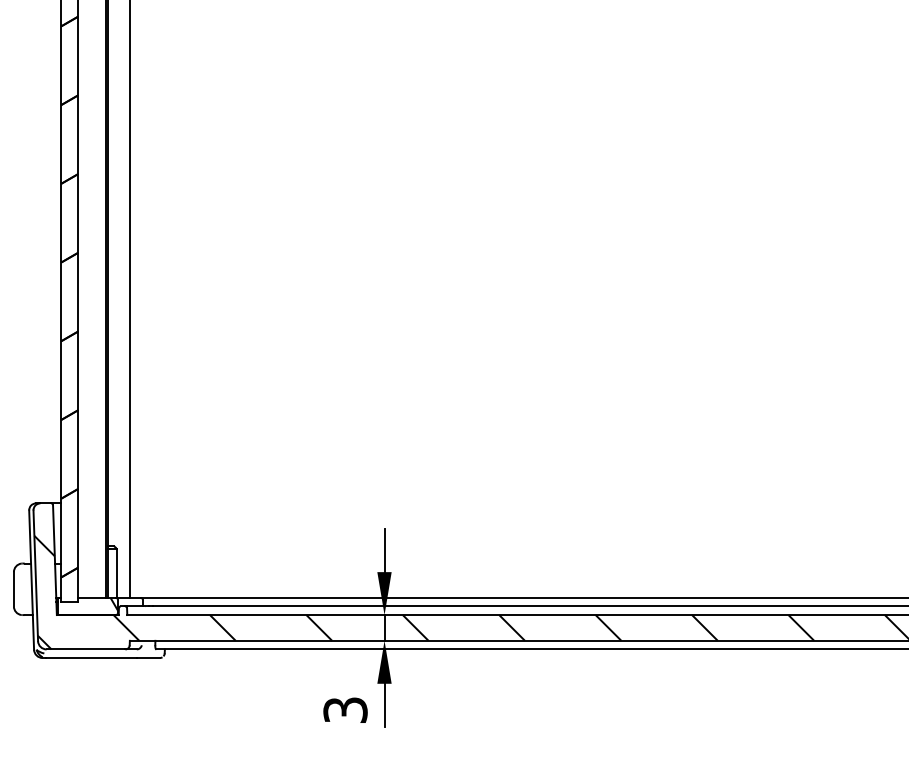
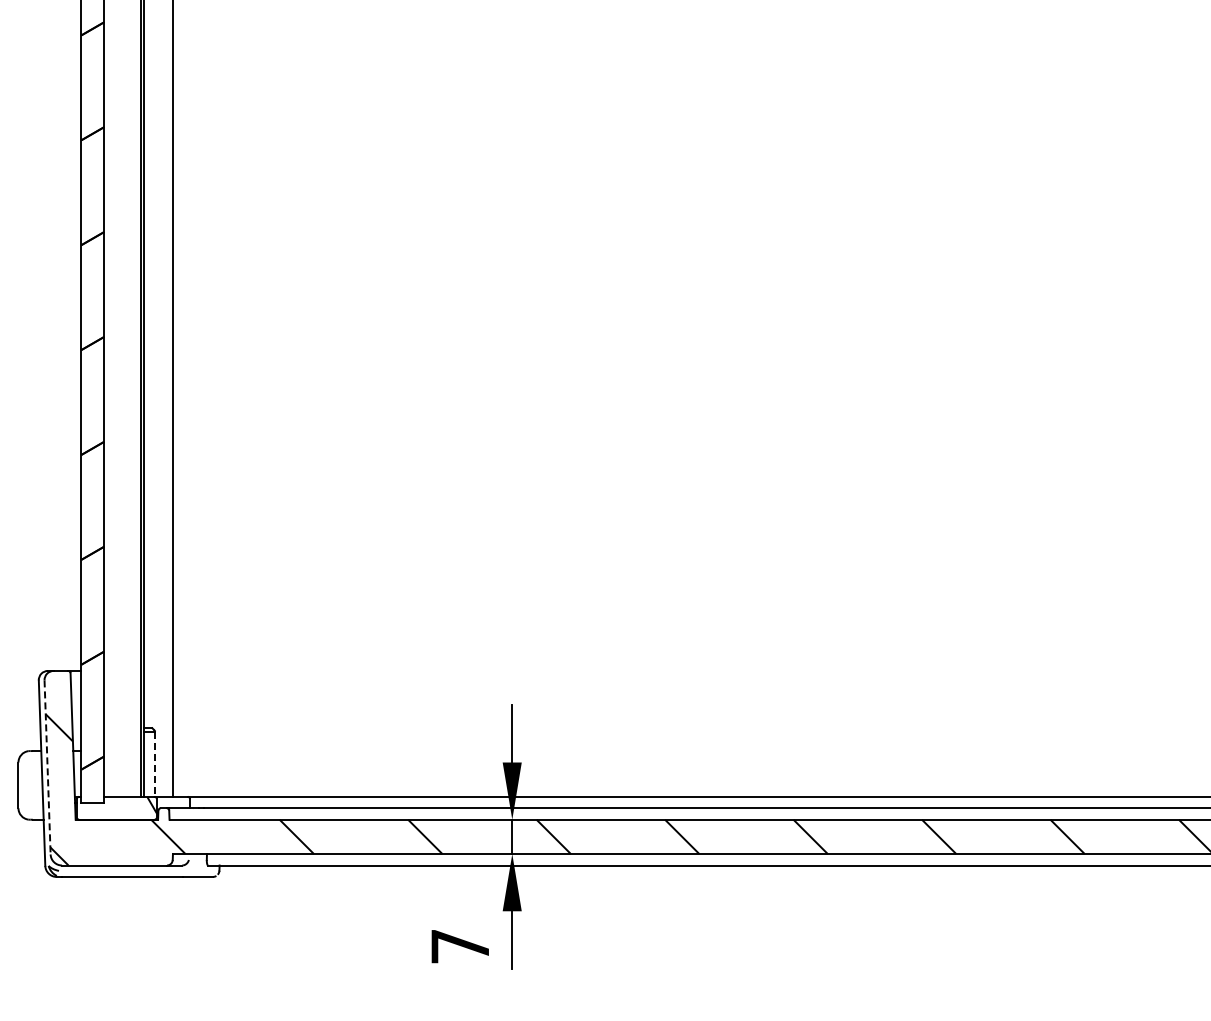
line: (116, 573) -> (155, 764), solid -> dashed
line: (35, 575) -> (47, 767), solid -> dashed
text: (344, 710) -> (459, 946), 3 -> 7

